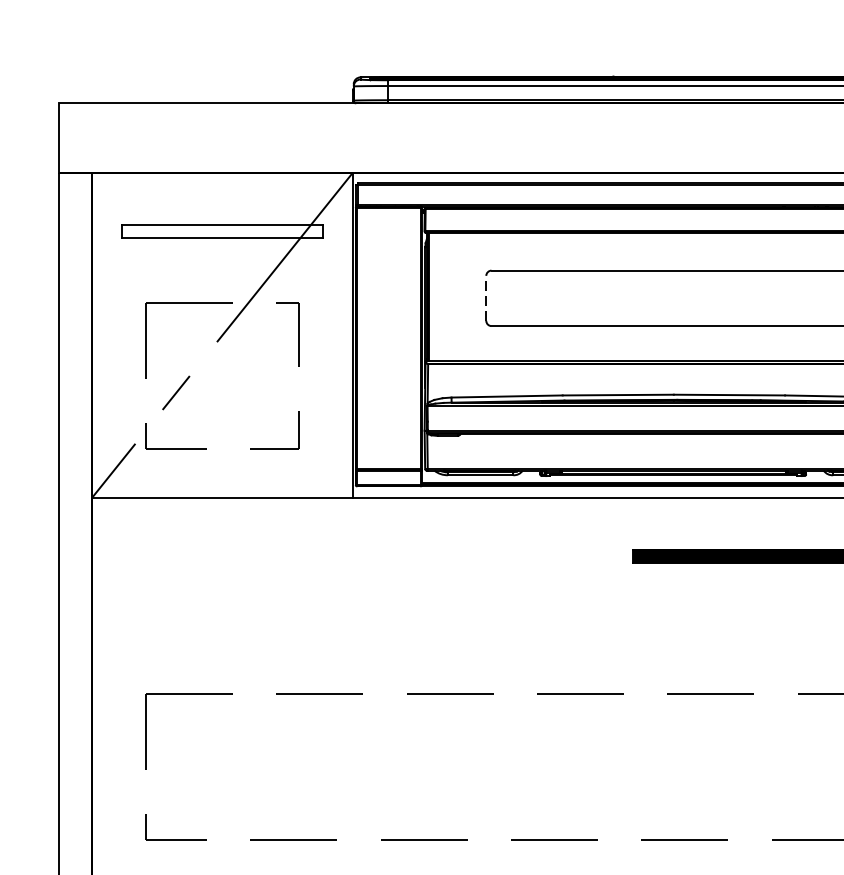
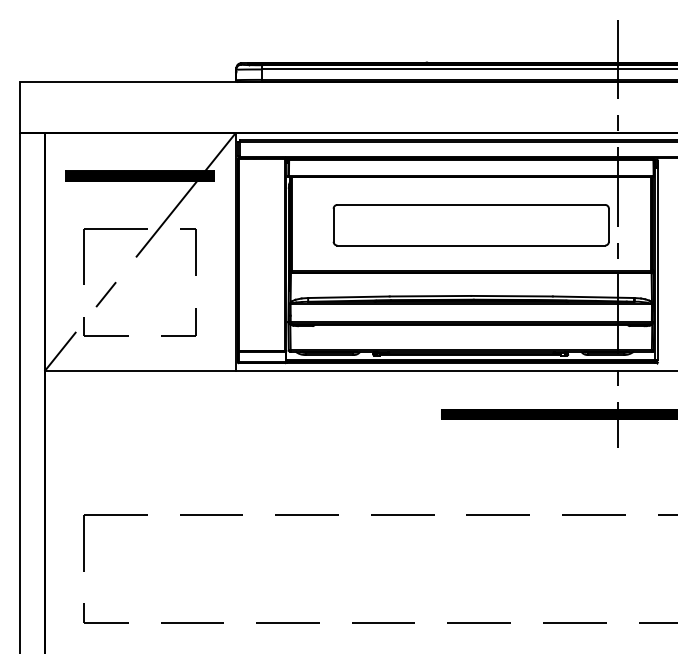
hatch: (223, 230) -> (140, 175), added
line: (486, 298) -> (333, 225), dashed -> solid

